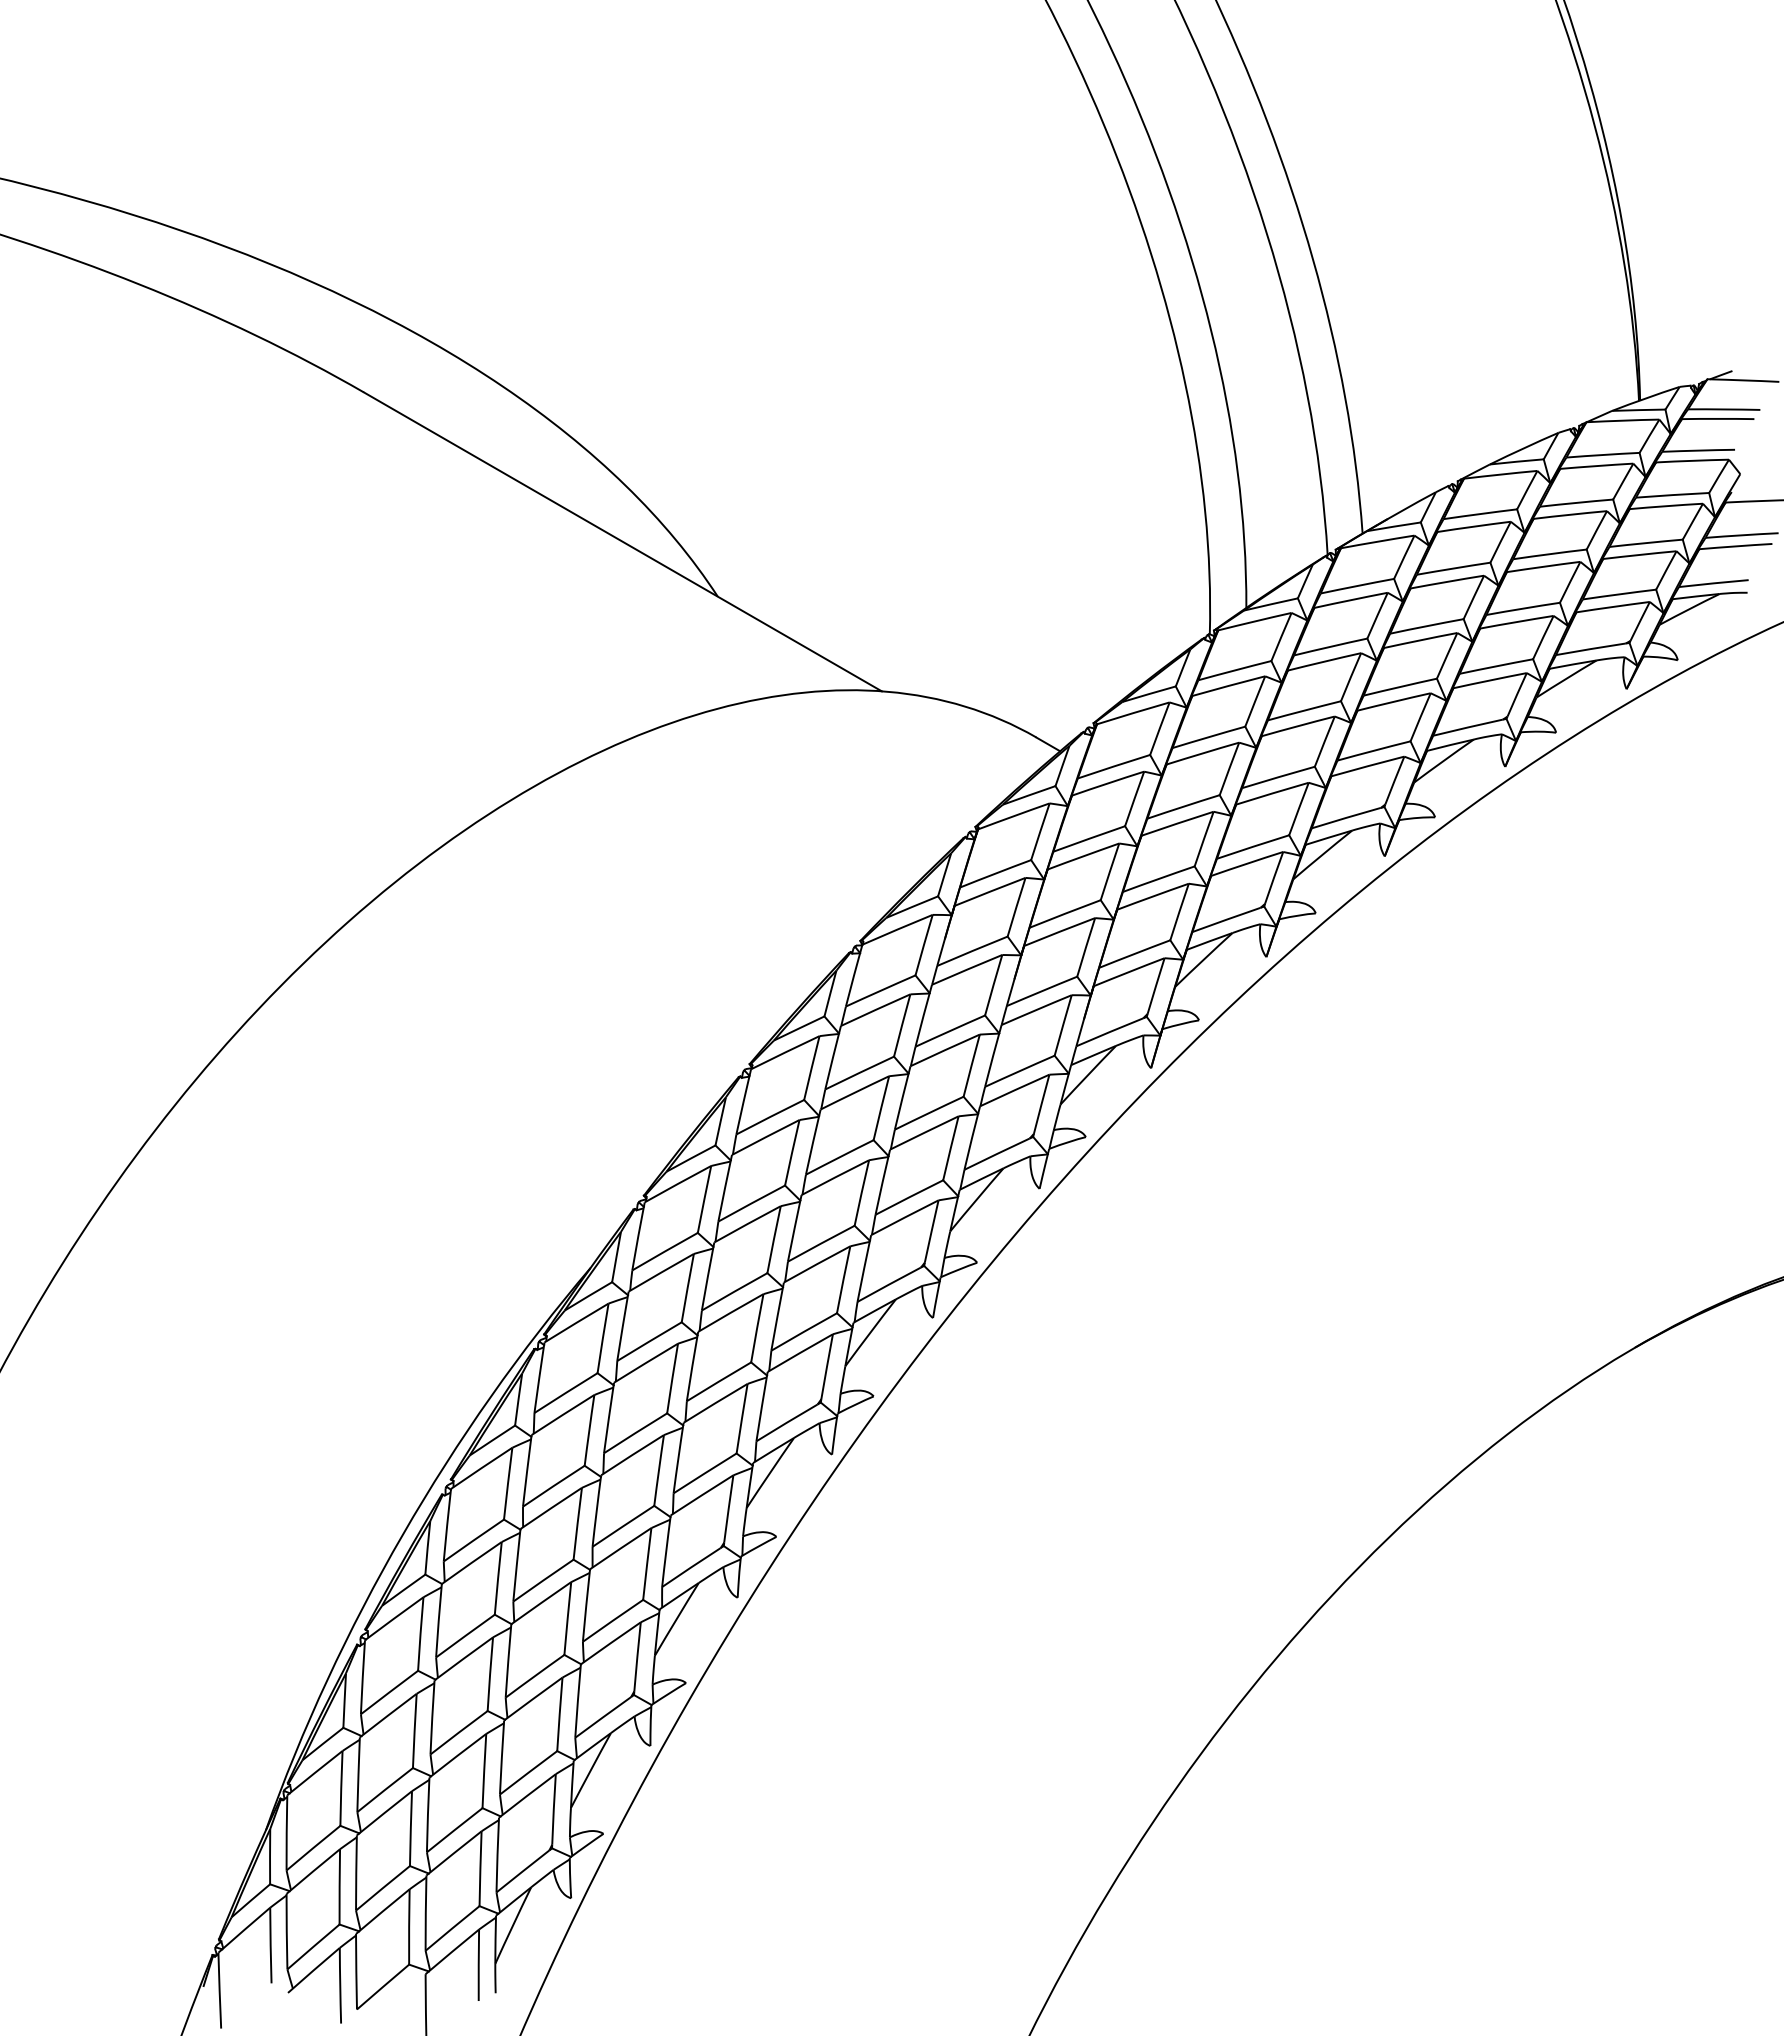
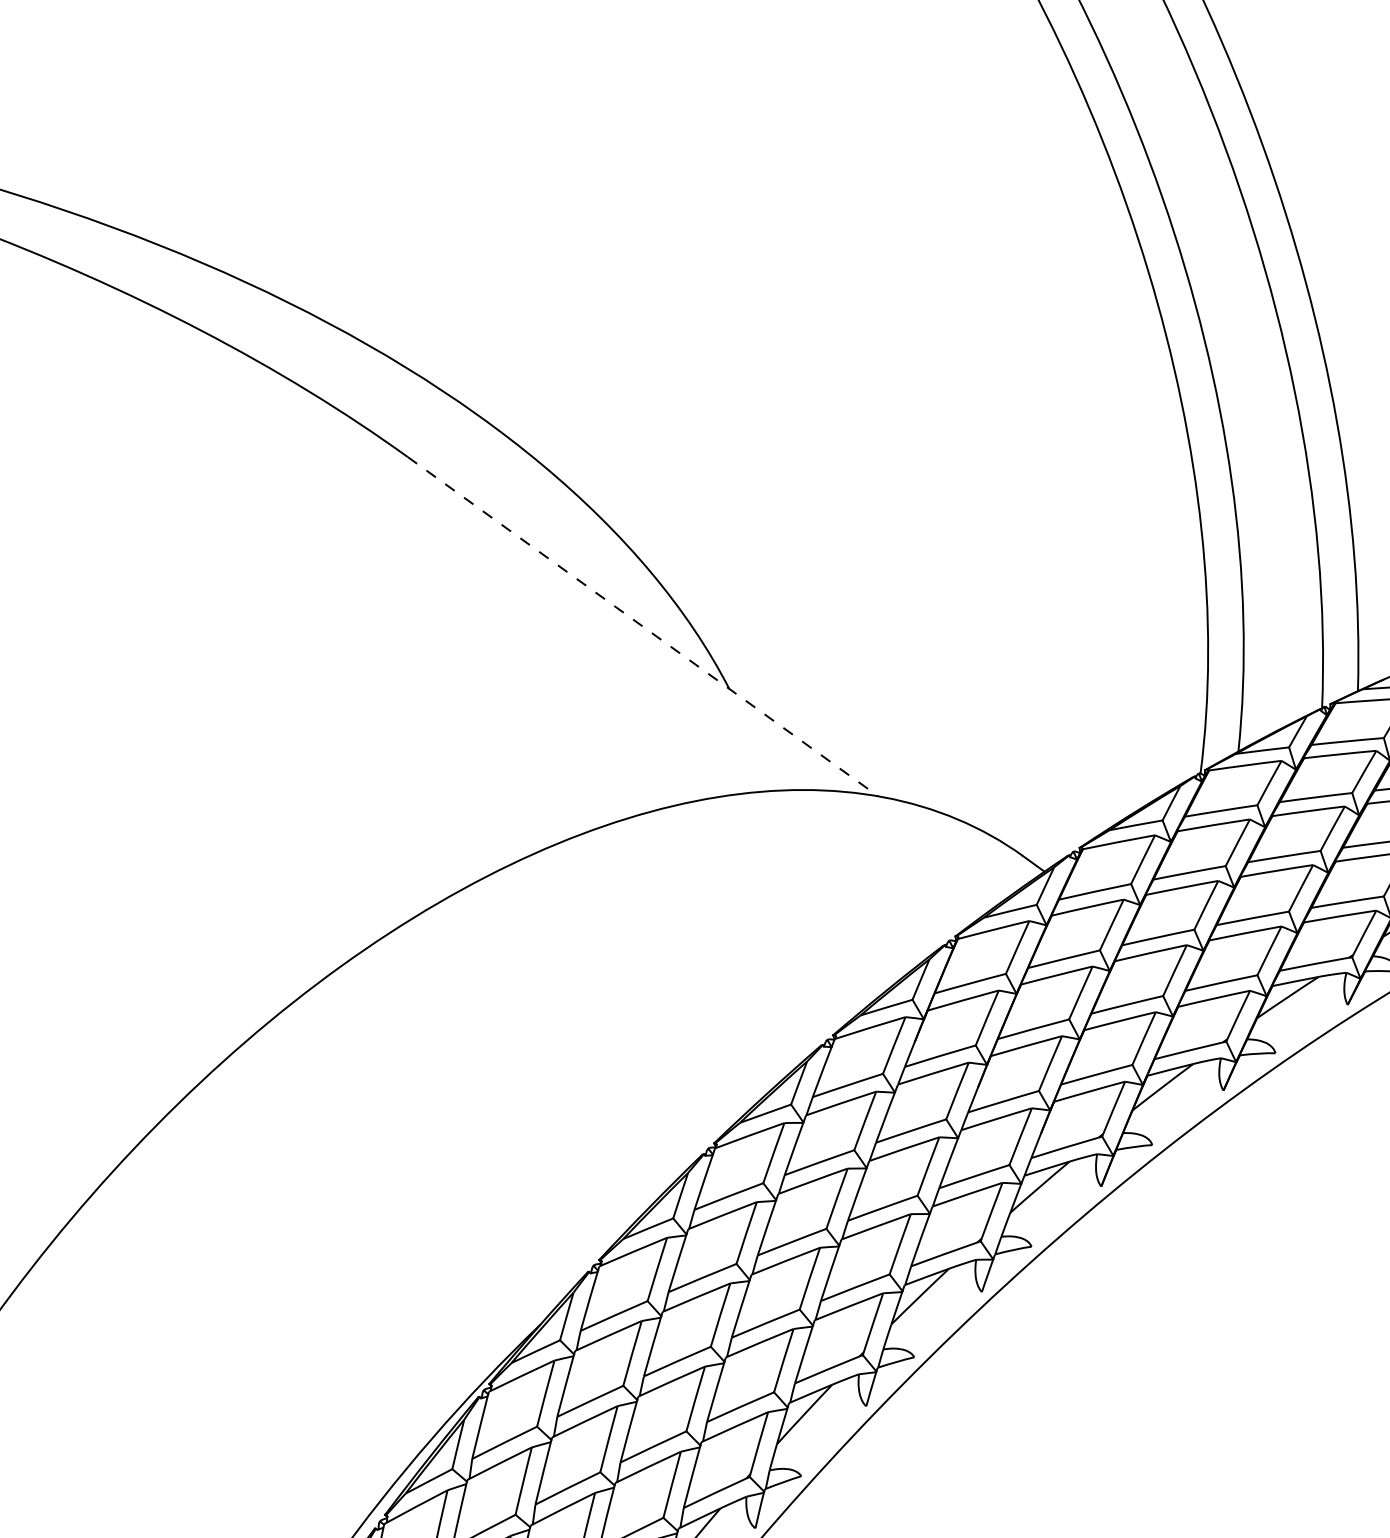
line: (623, 542) -> (643, 627), solid -> dashed

